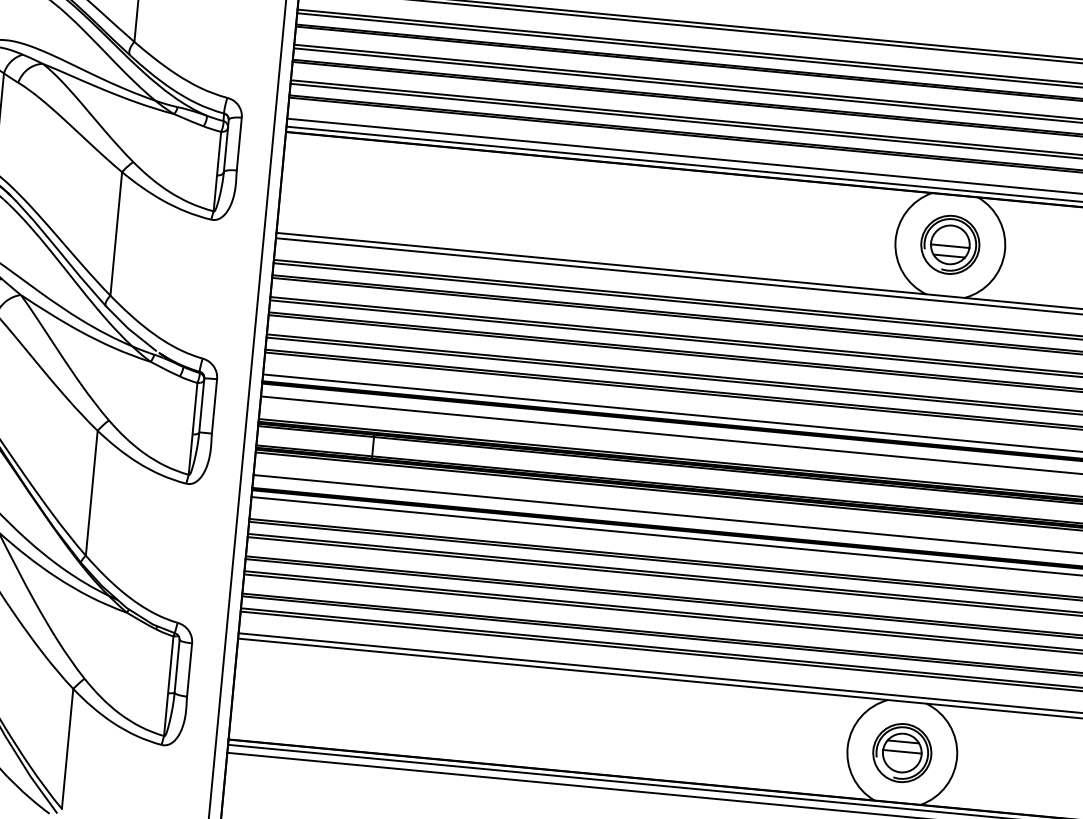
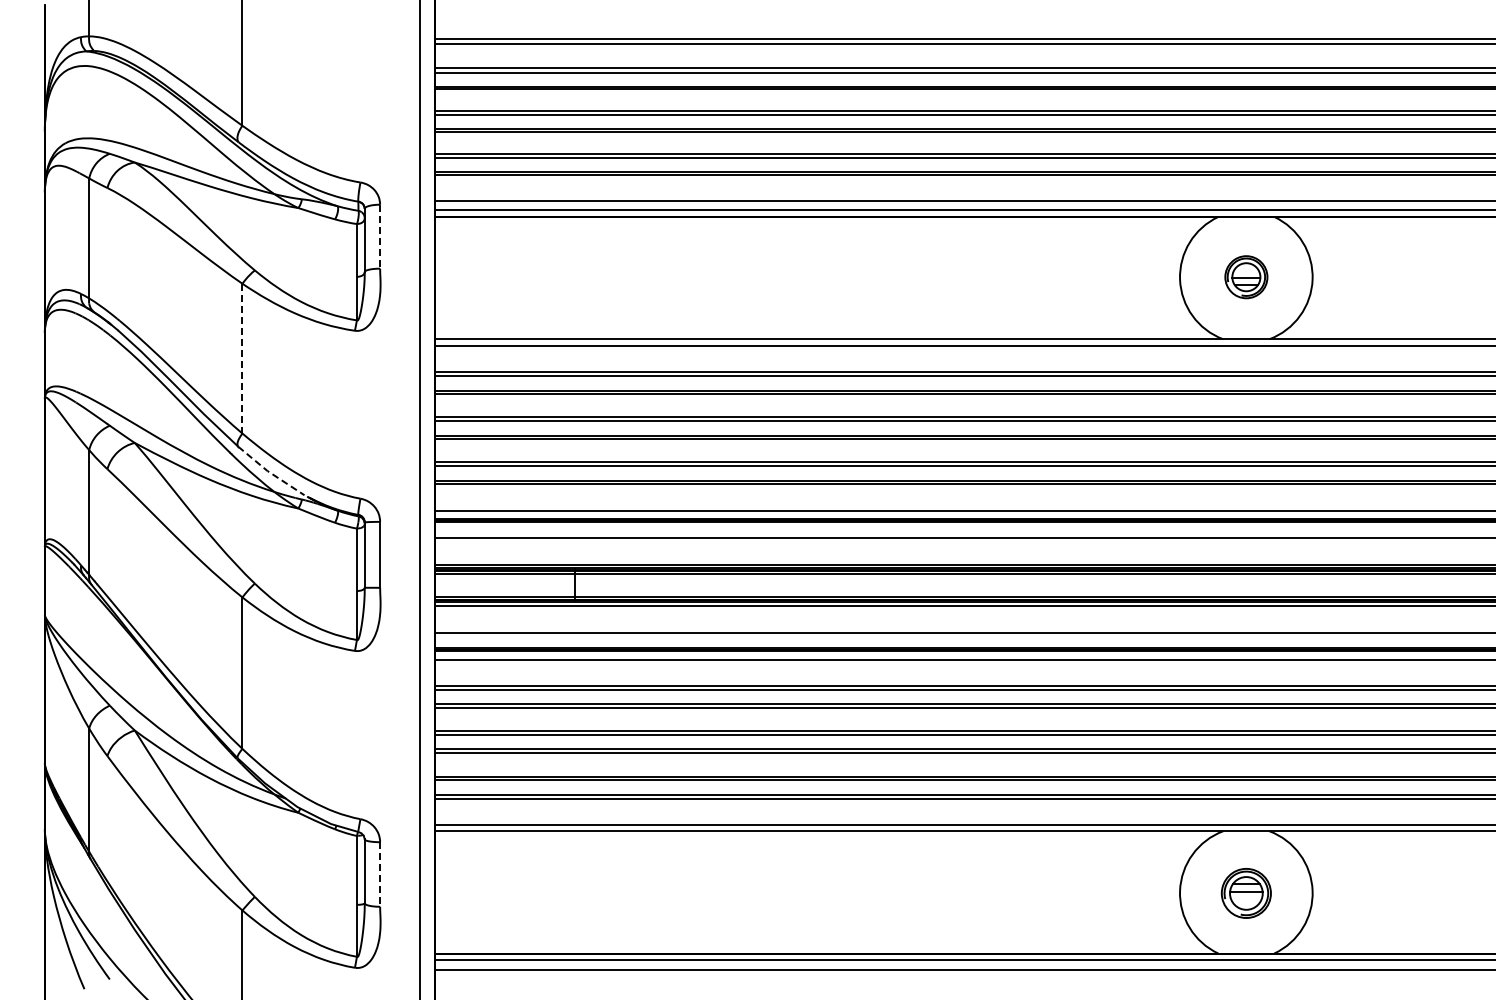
line: (239, 143) -> (380, 236), solid -> dashed
line: (116, 233) -> (242, 358), solid -> dashed
part: (950, 245) -> (1246, 277), size x0.6
line: (130, 329) -> (270, 472), solid -> dashed
line: (189, 670) -> (380, 874), solid -> dashed
part: (902, 753) -> (1246, 893), size x0.7

